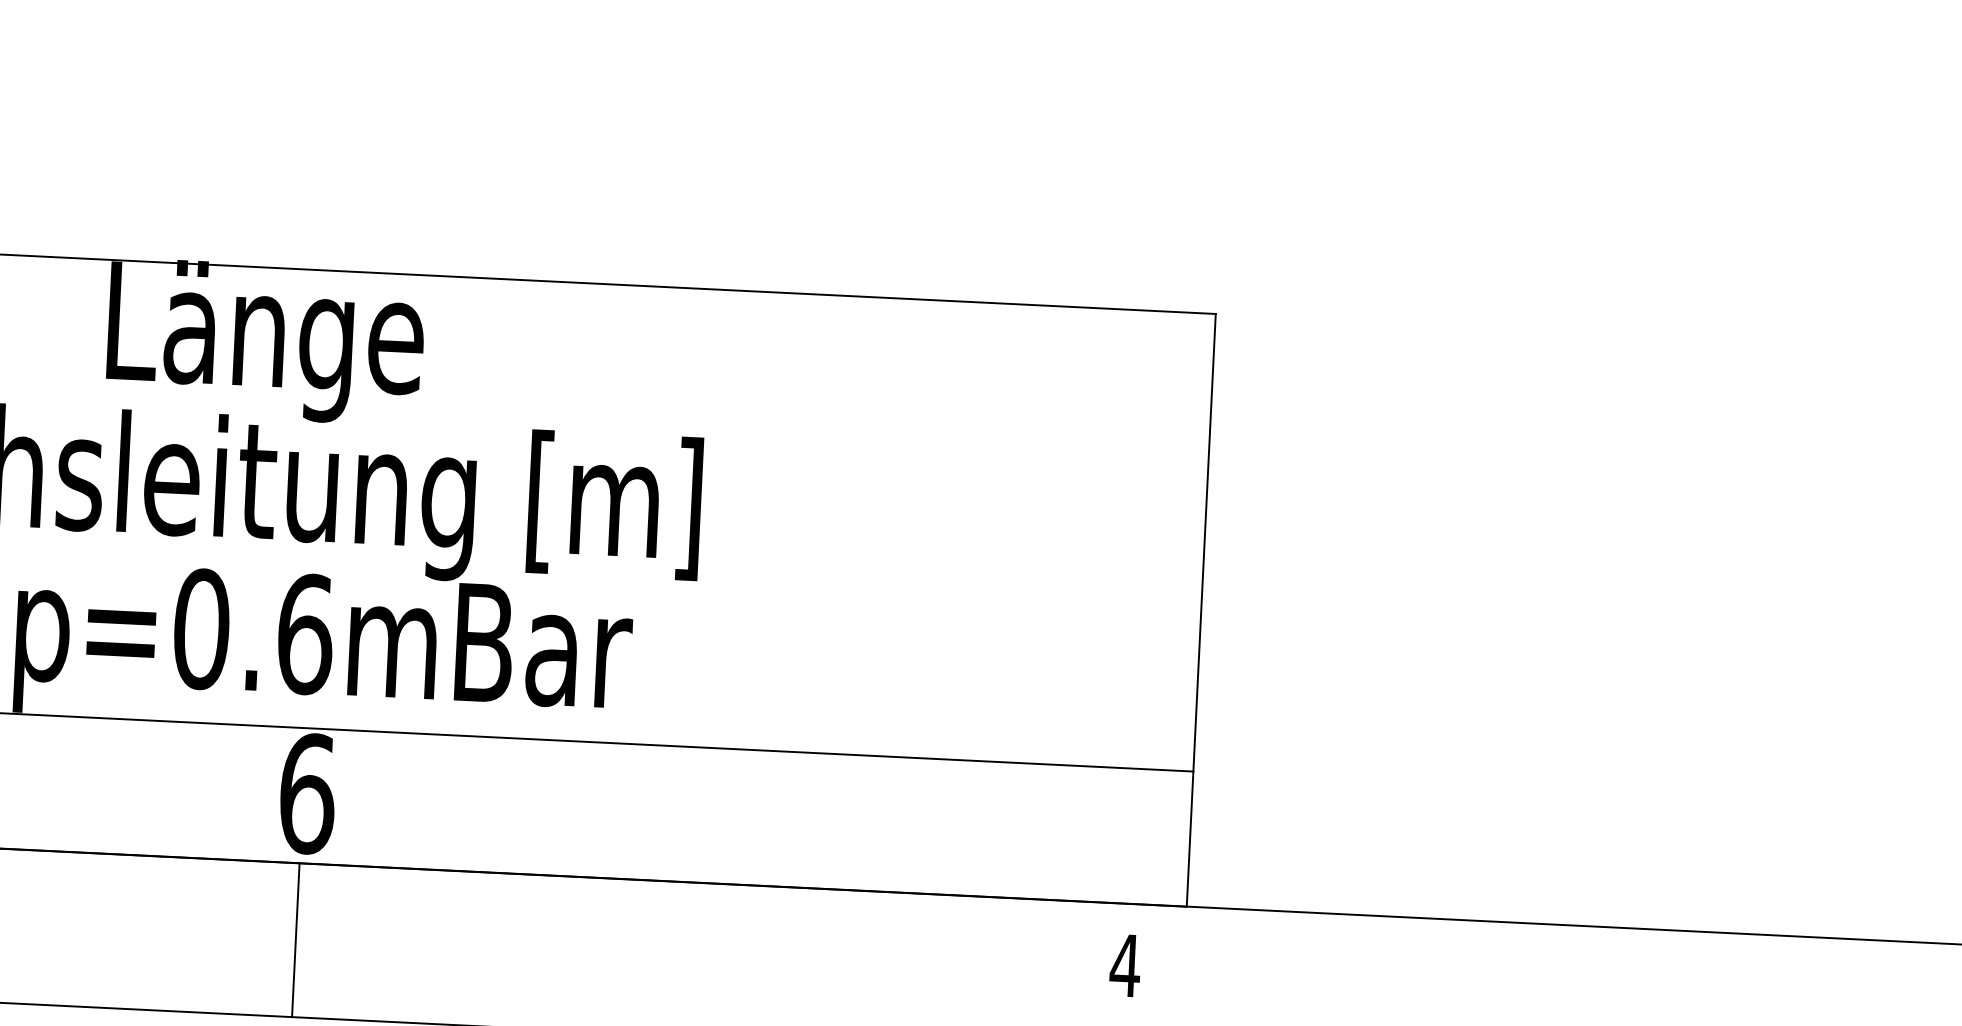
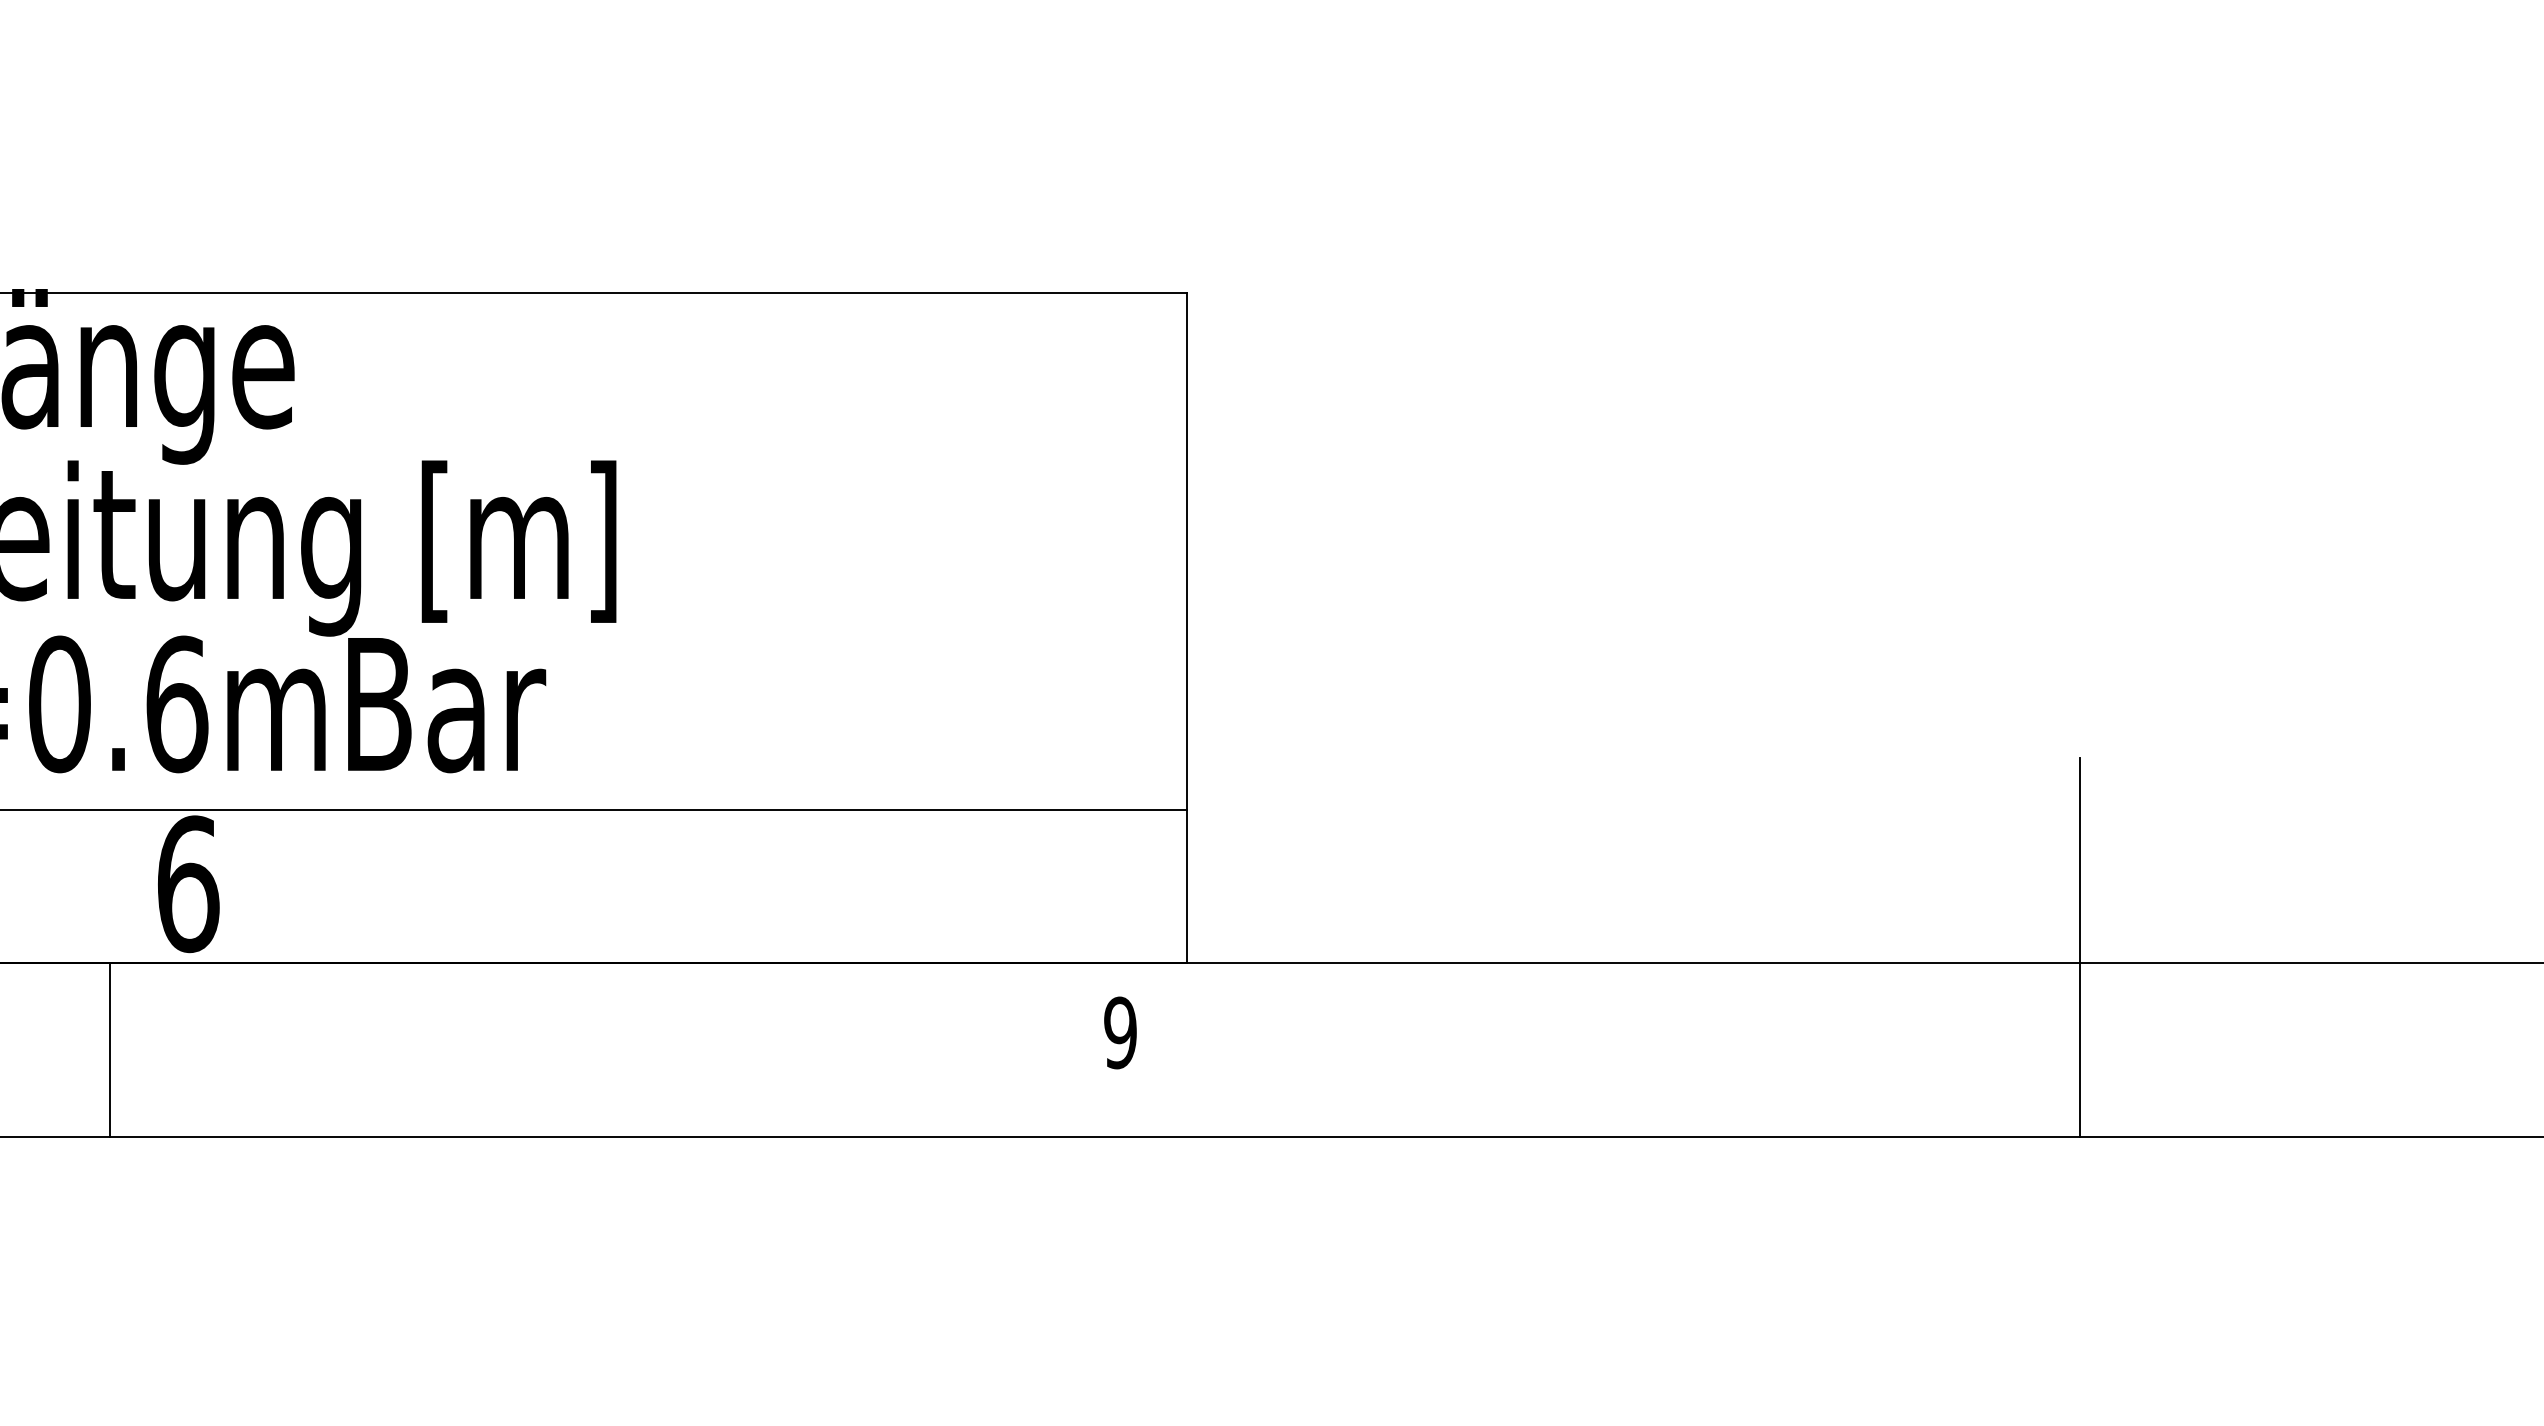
line: (296, 939) -> (110, 1049), moved
text: (1125, 965) -> (1120, 1032), 4 -> 9

